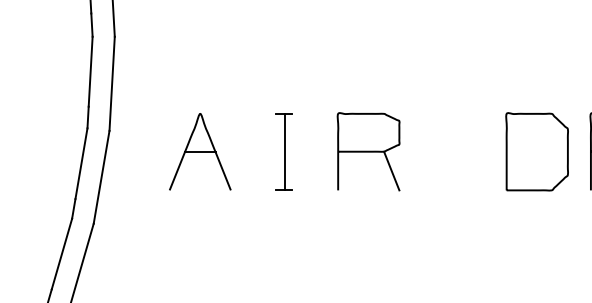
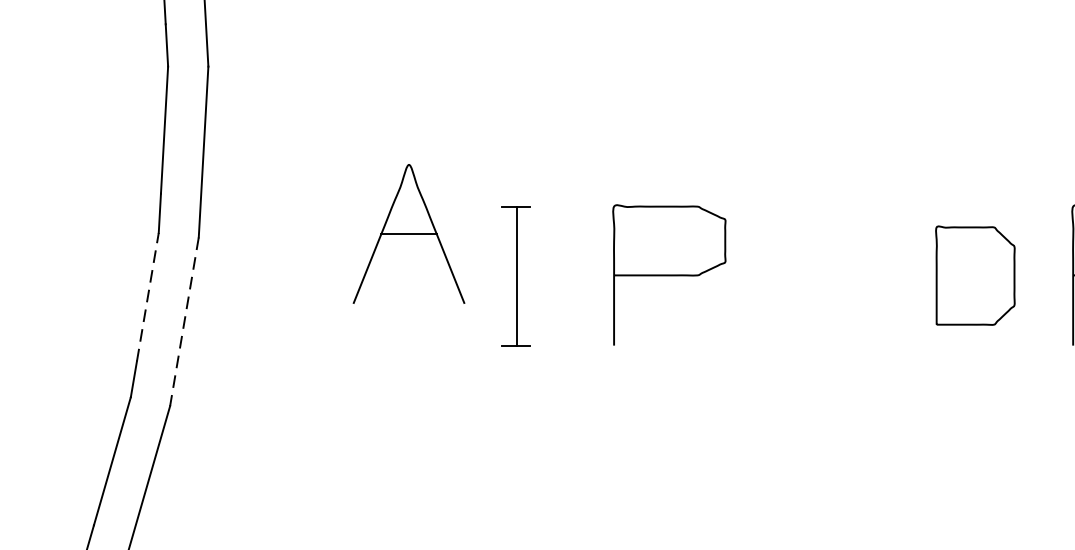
part: (200, 151) -> (409, 233), moved
part: (536, 151) -> (974, 275), size x0.7
line: (81, 163) -> (147, 296), solid -> dashed
line: (391, 170) -> (710, 309), removed
line: (101, 177) -> (184, 322), solid -> dashed

